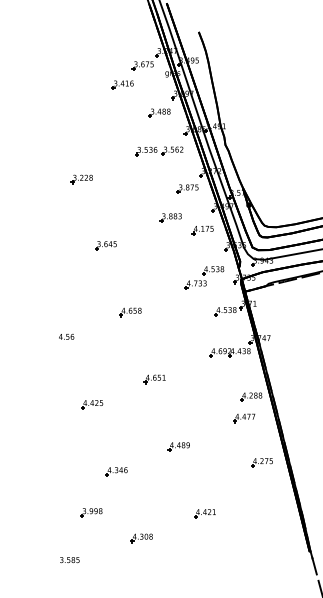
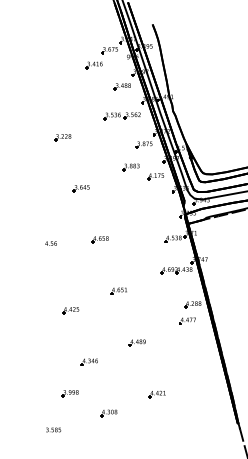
part: (203, 278) -> (156, 213), removed
text: (65, 336) -> (50, 243), moved
part: (261, 461) -> (200, 354), removed

